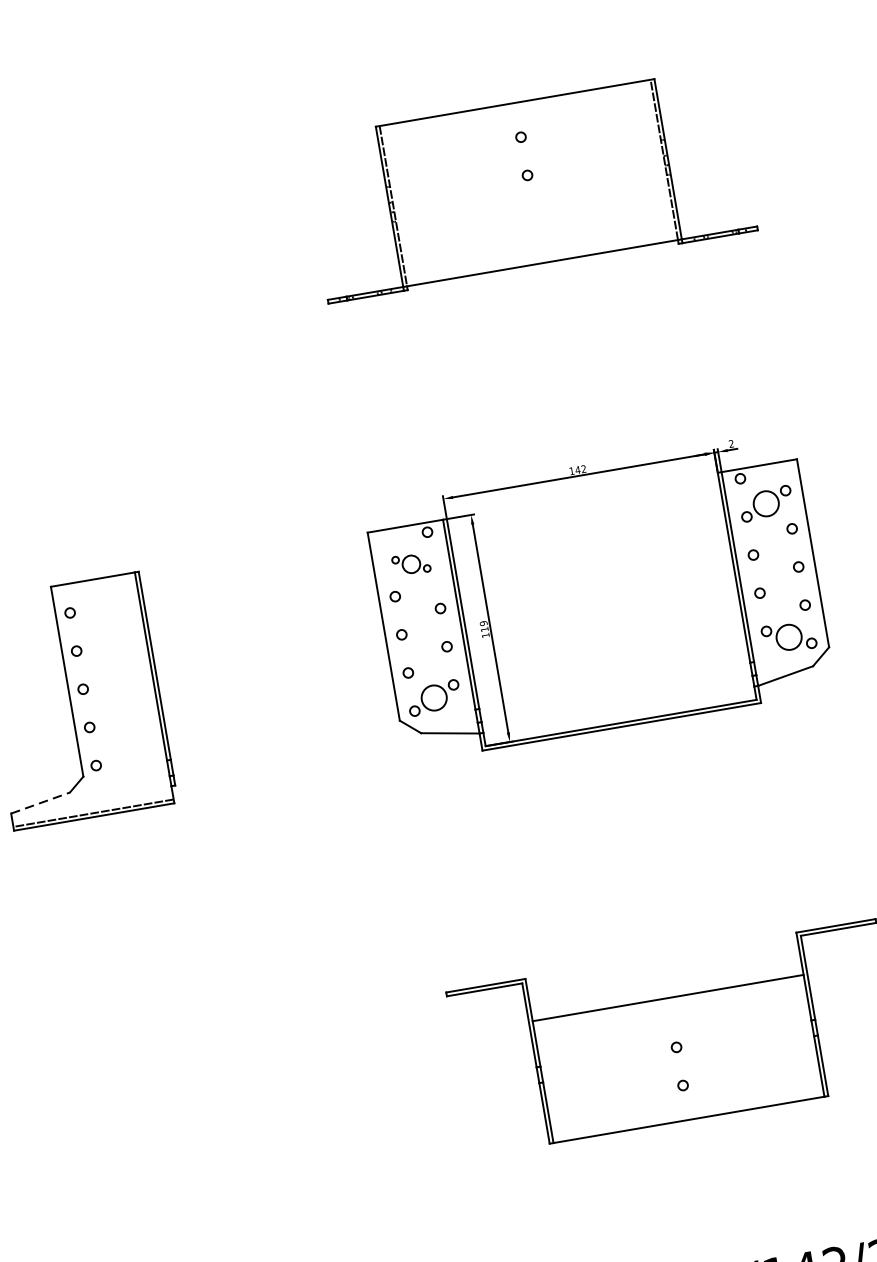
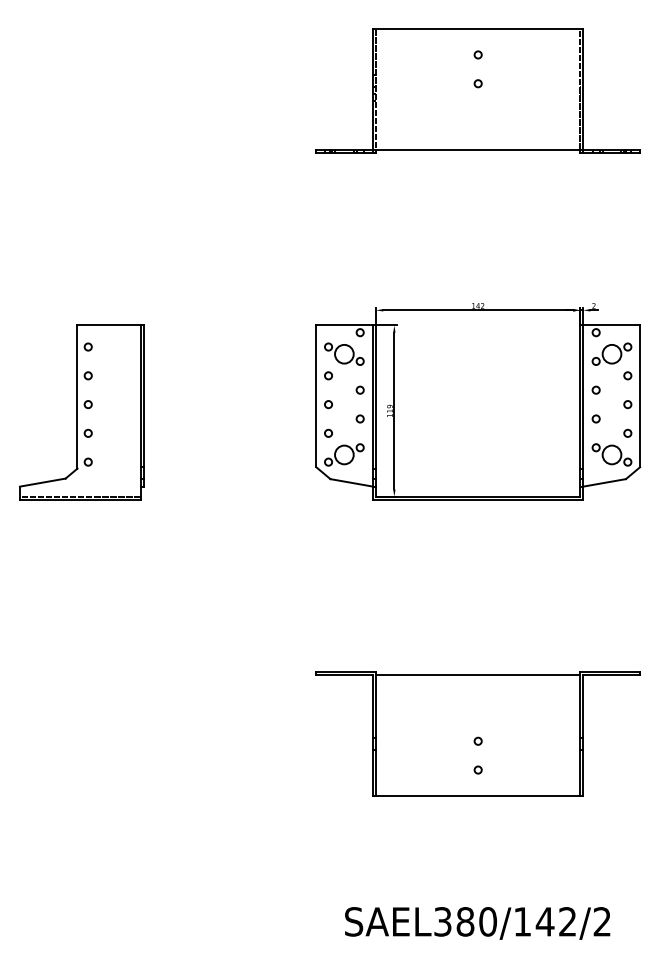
part: (411, 563) -> (344, 353), size x1.43
line: (41, 802) -> (43, 482), dashed -> solid
line: (668, 998) -> (478, 675), moved

